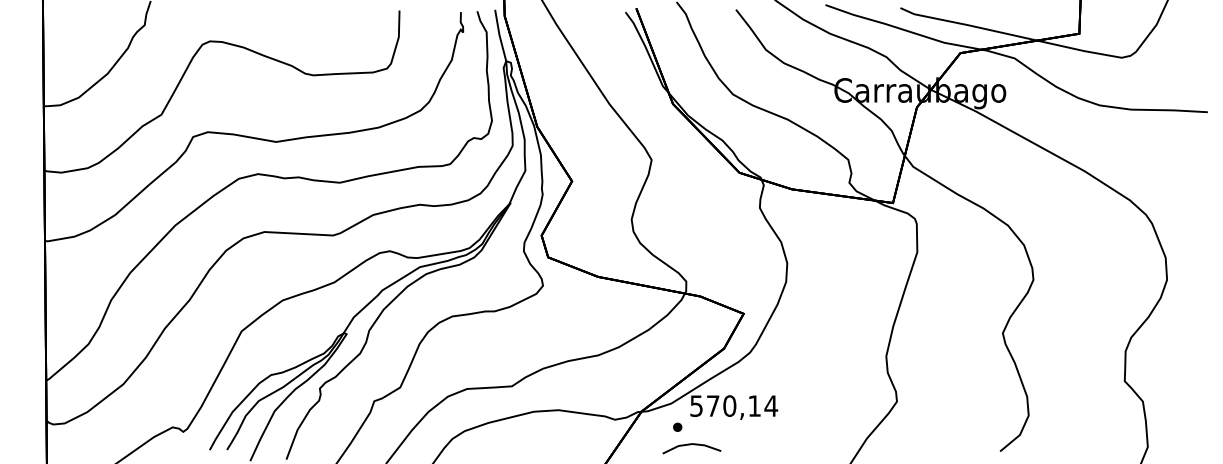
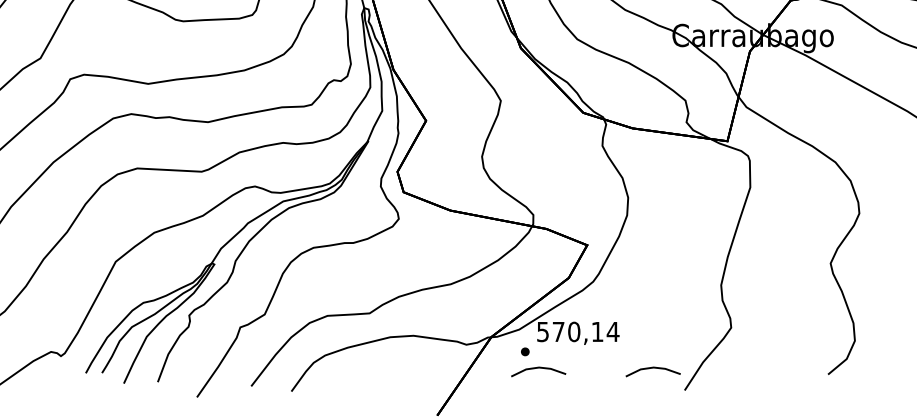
line: (812, 445) -> (651, 368), added

